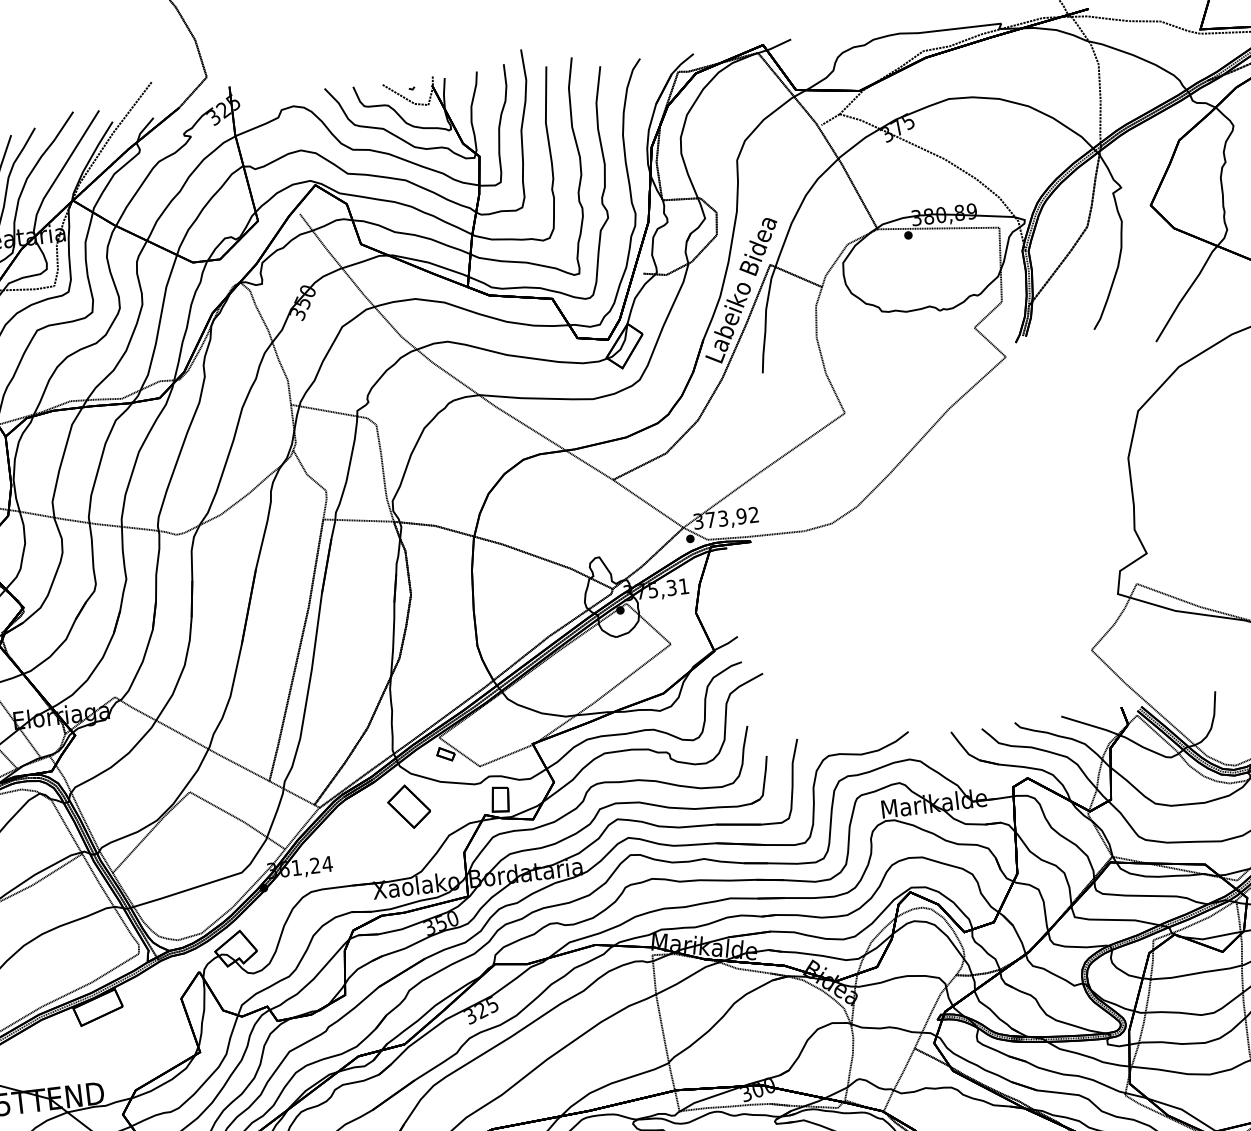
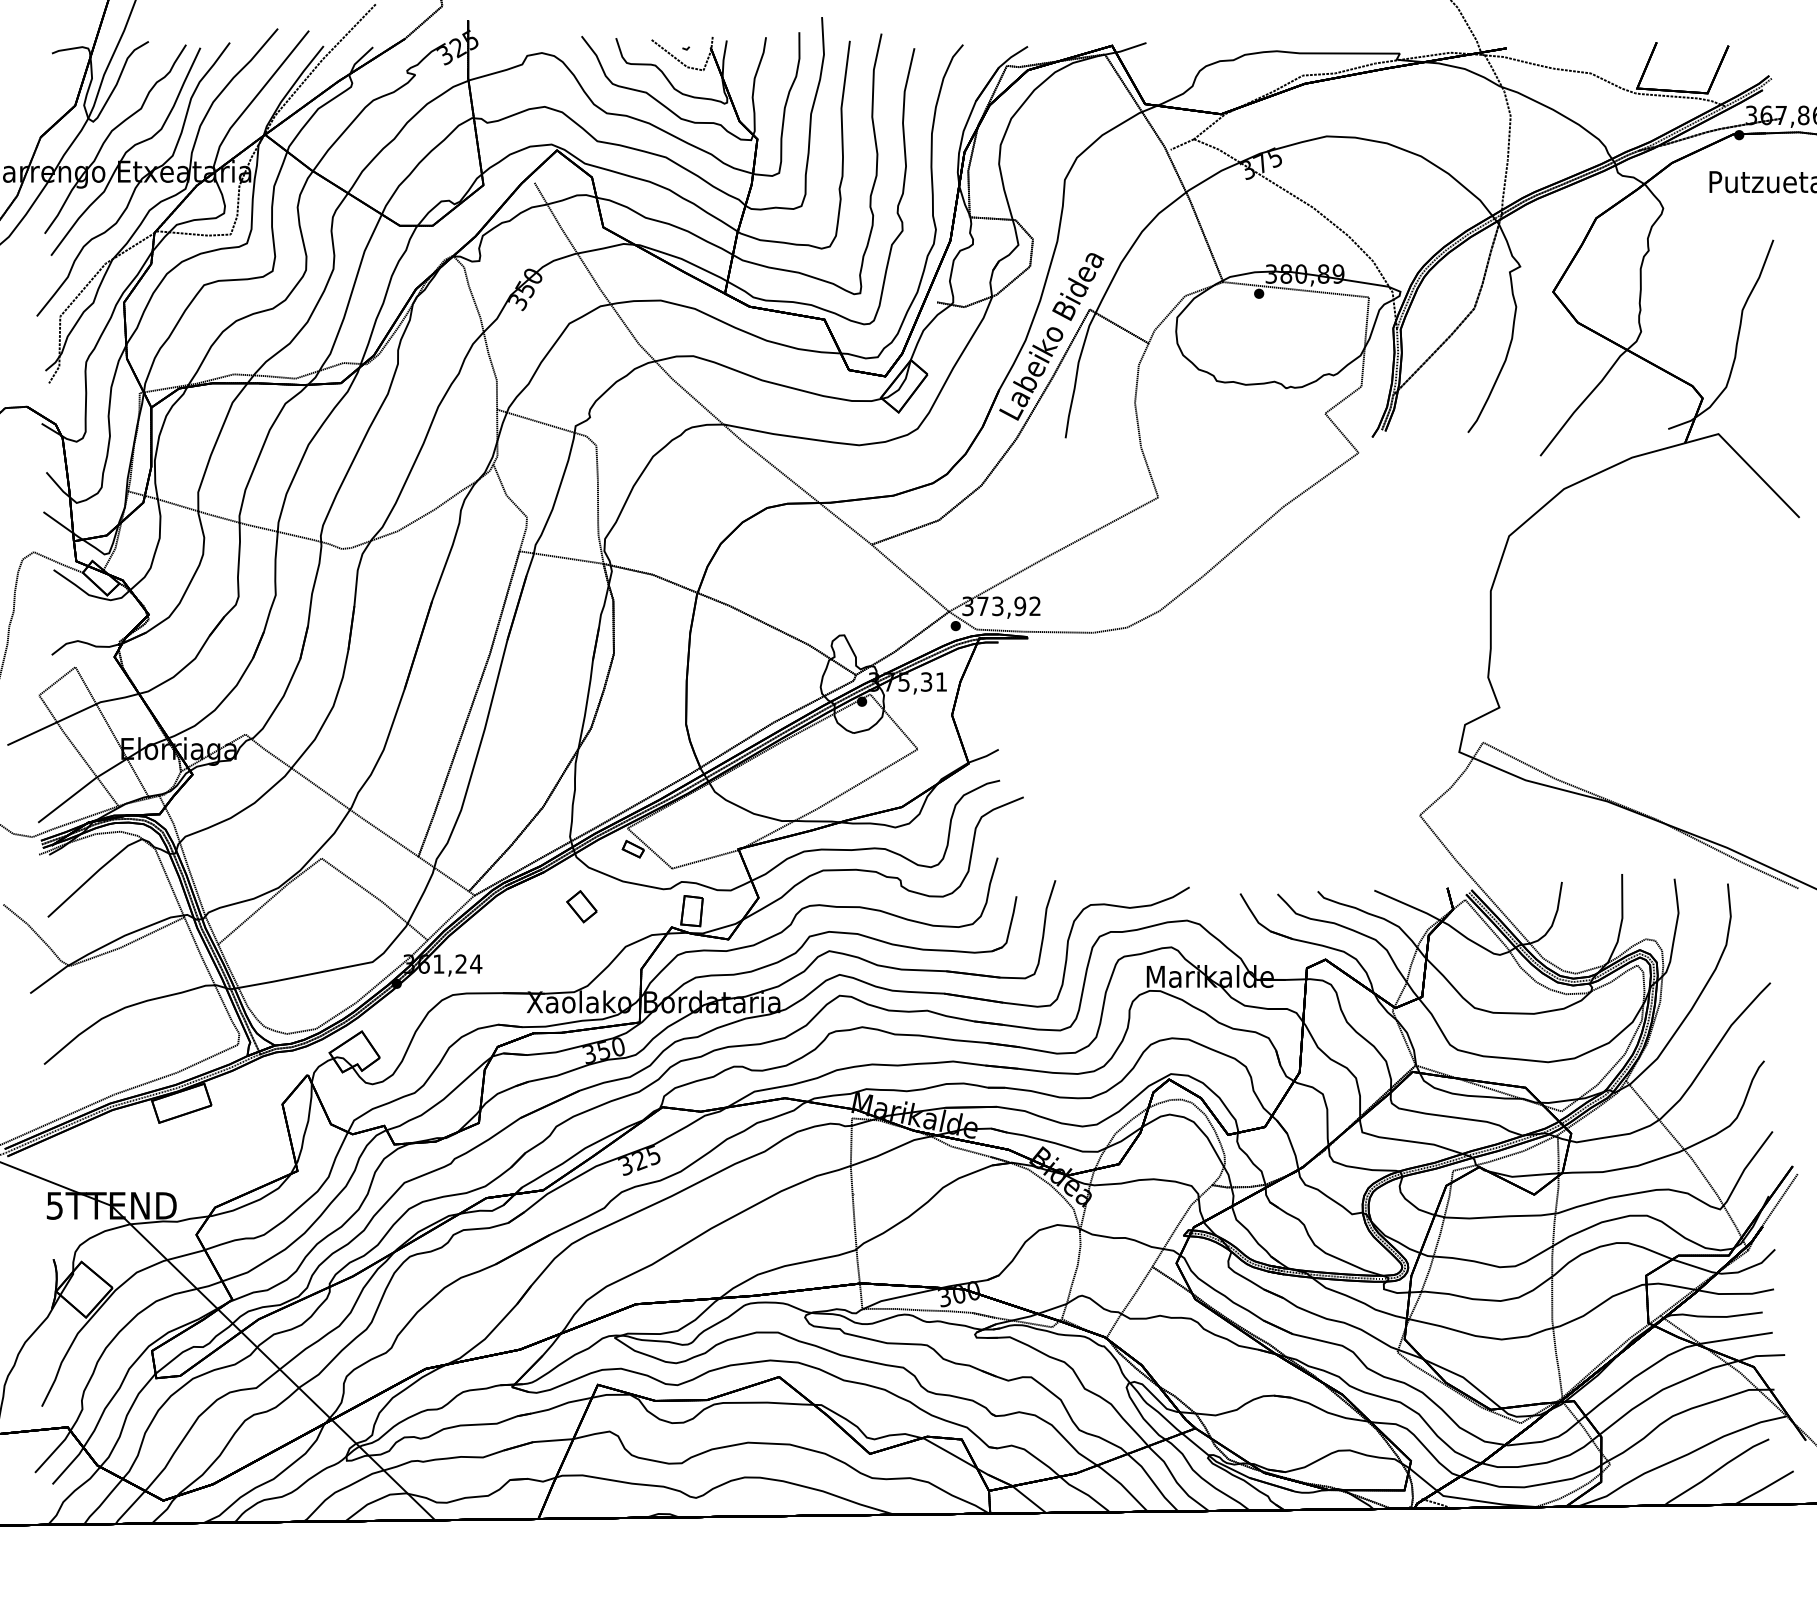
part: (408, 806) -> (581, 906), size x0.6

